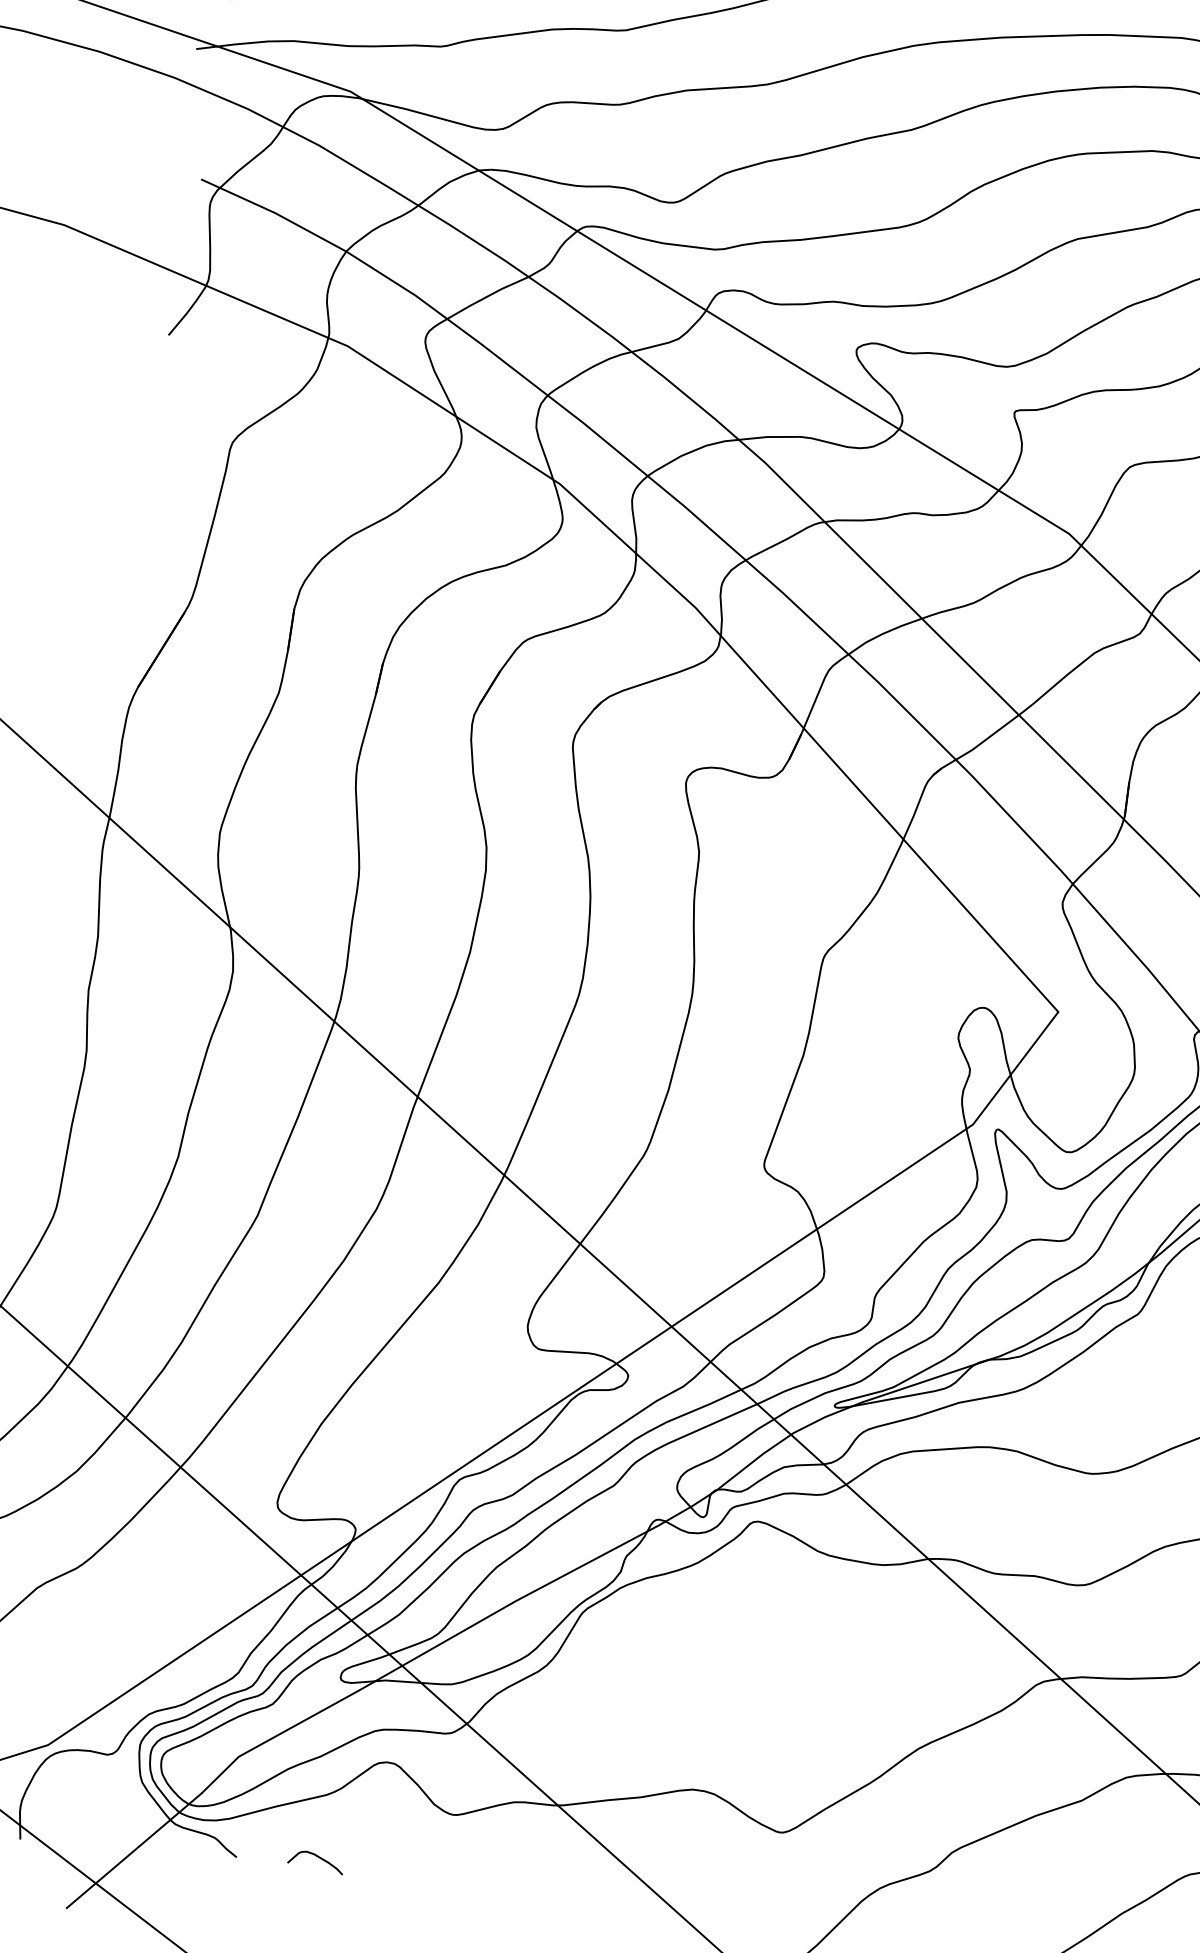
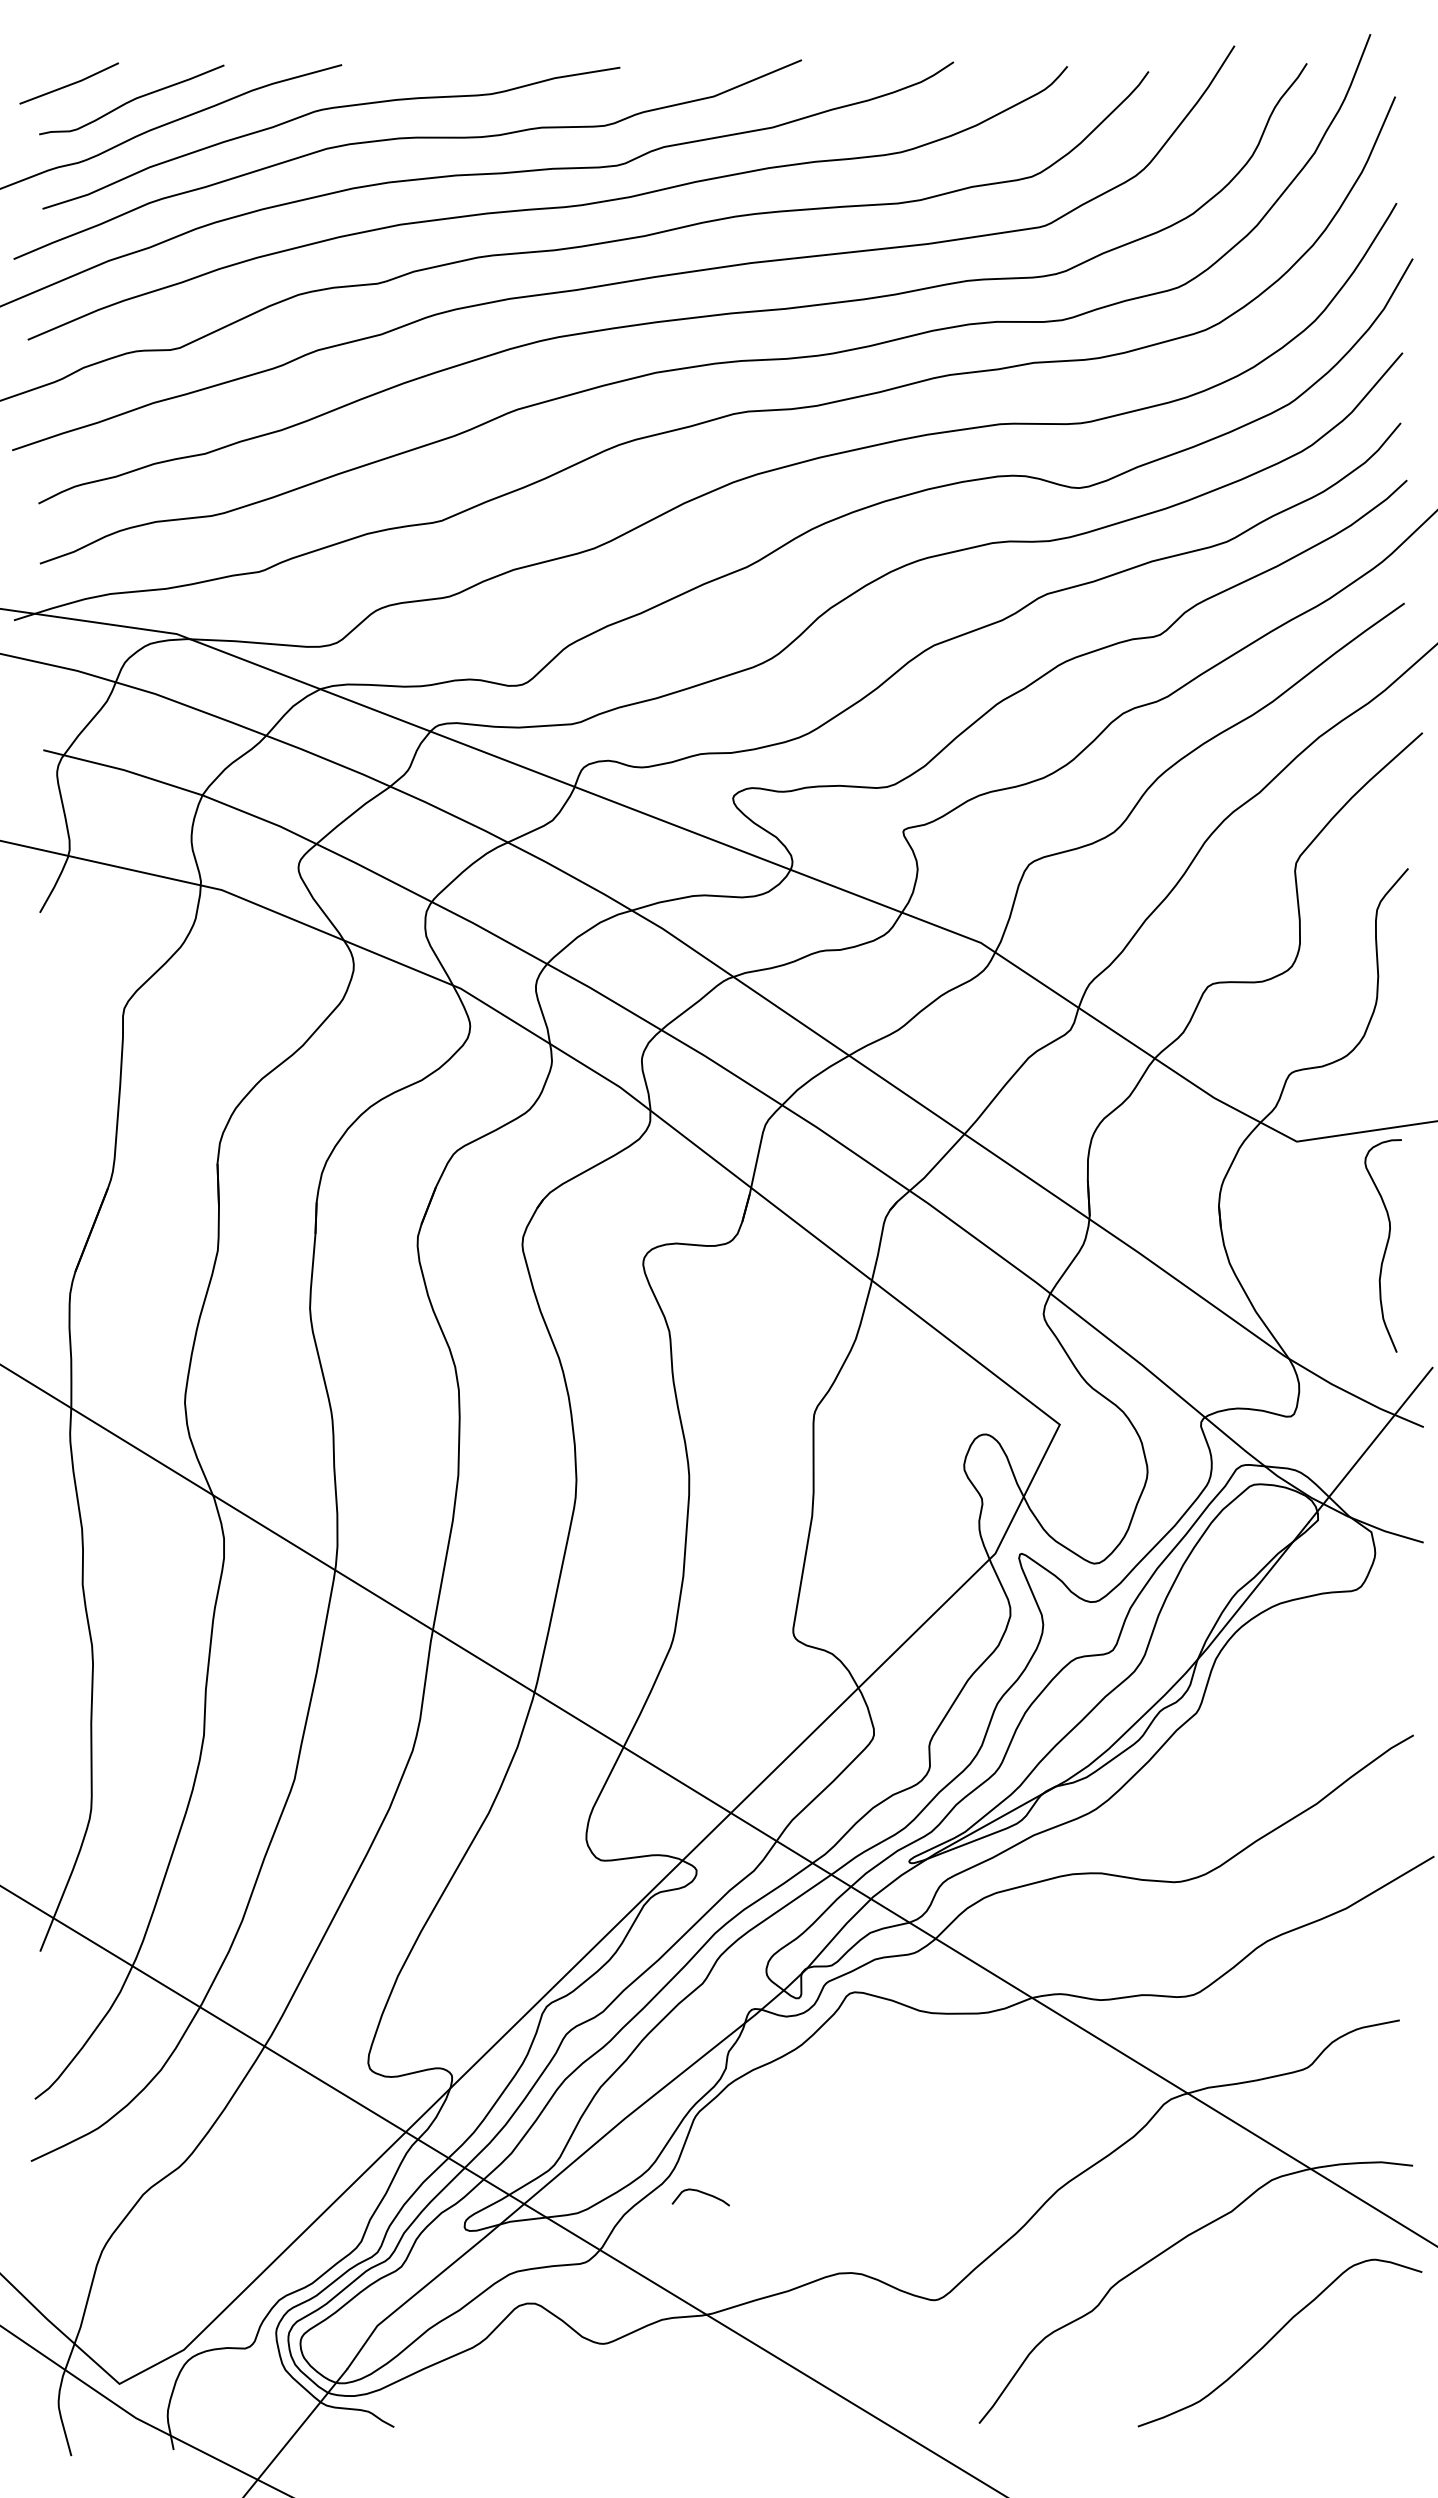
curve: (317, 1857) -> (701, 2193), moved

